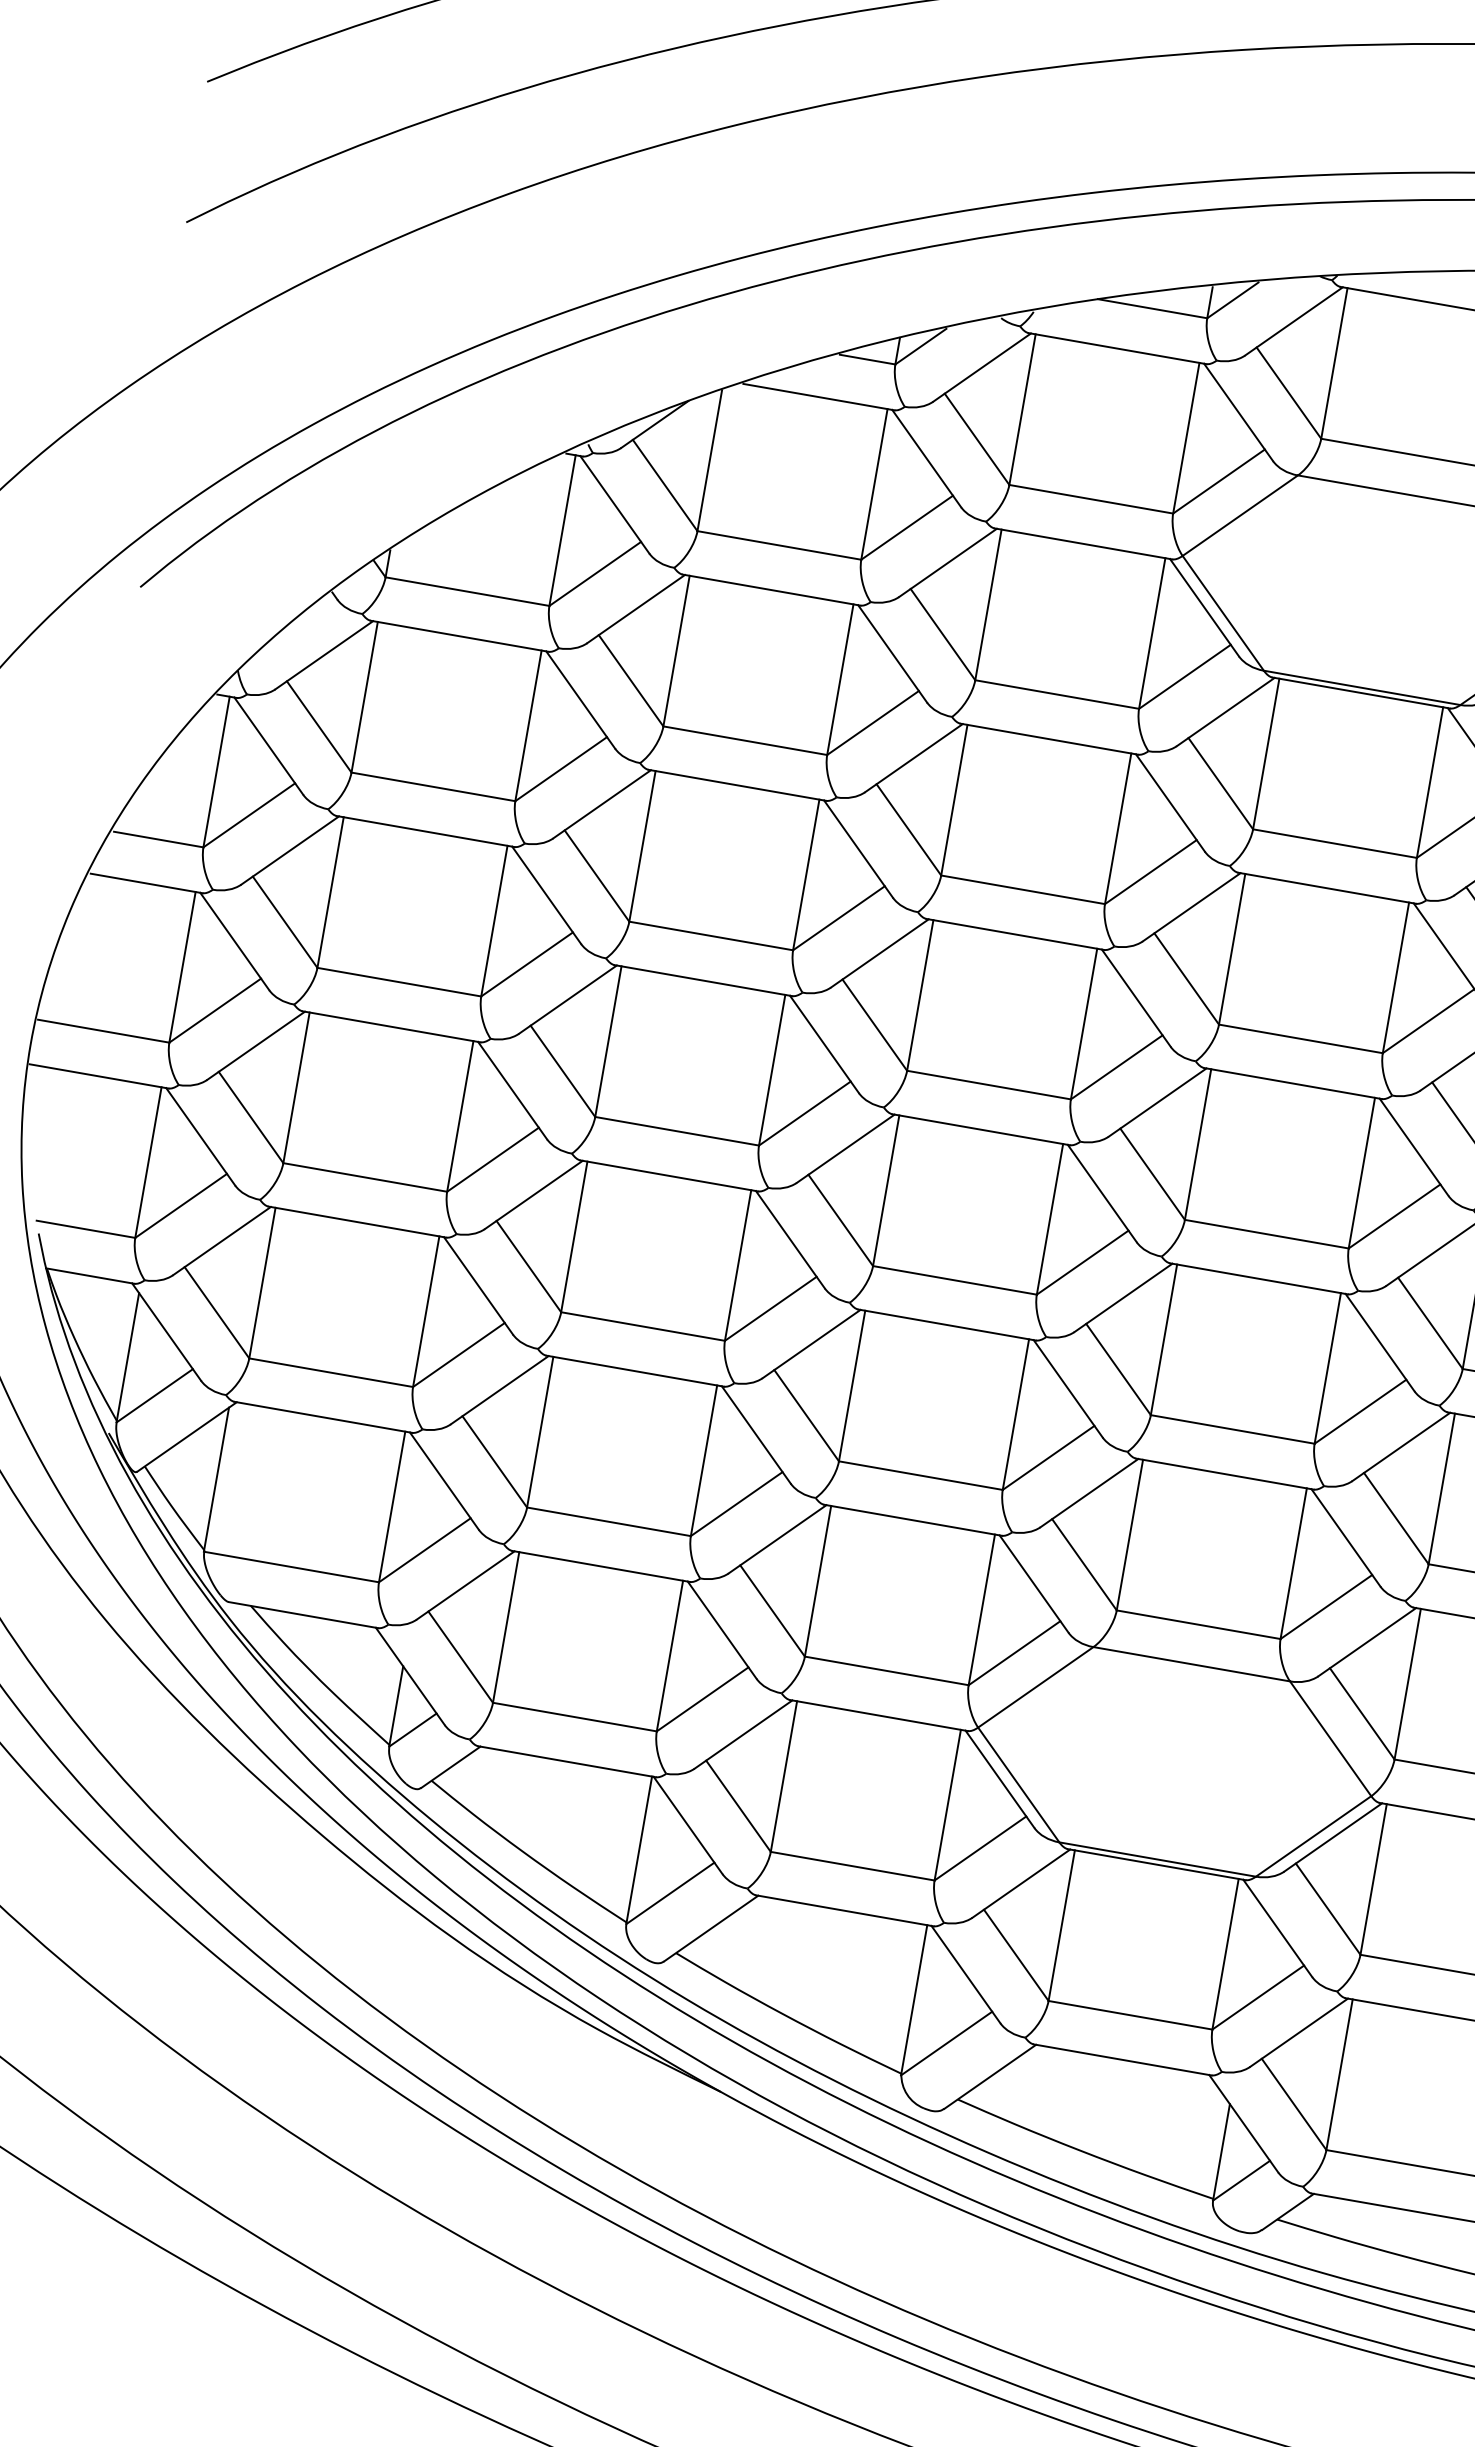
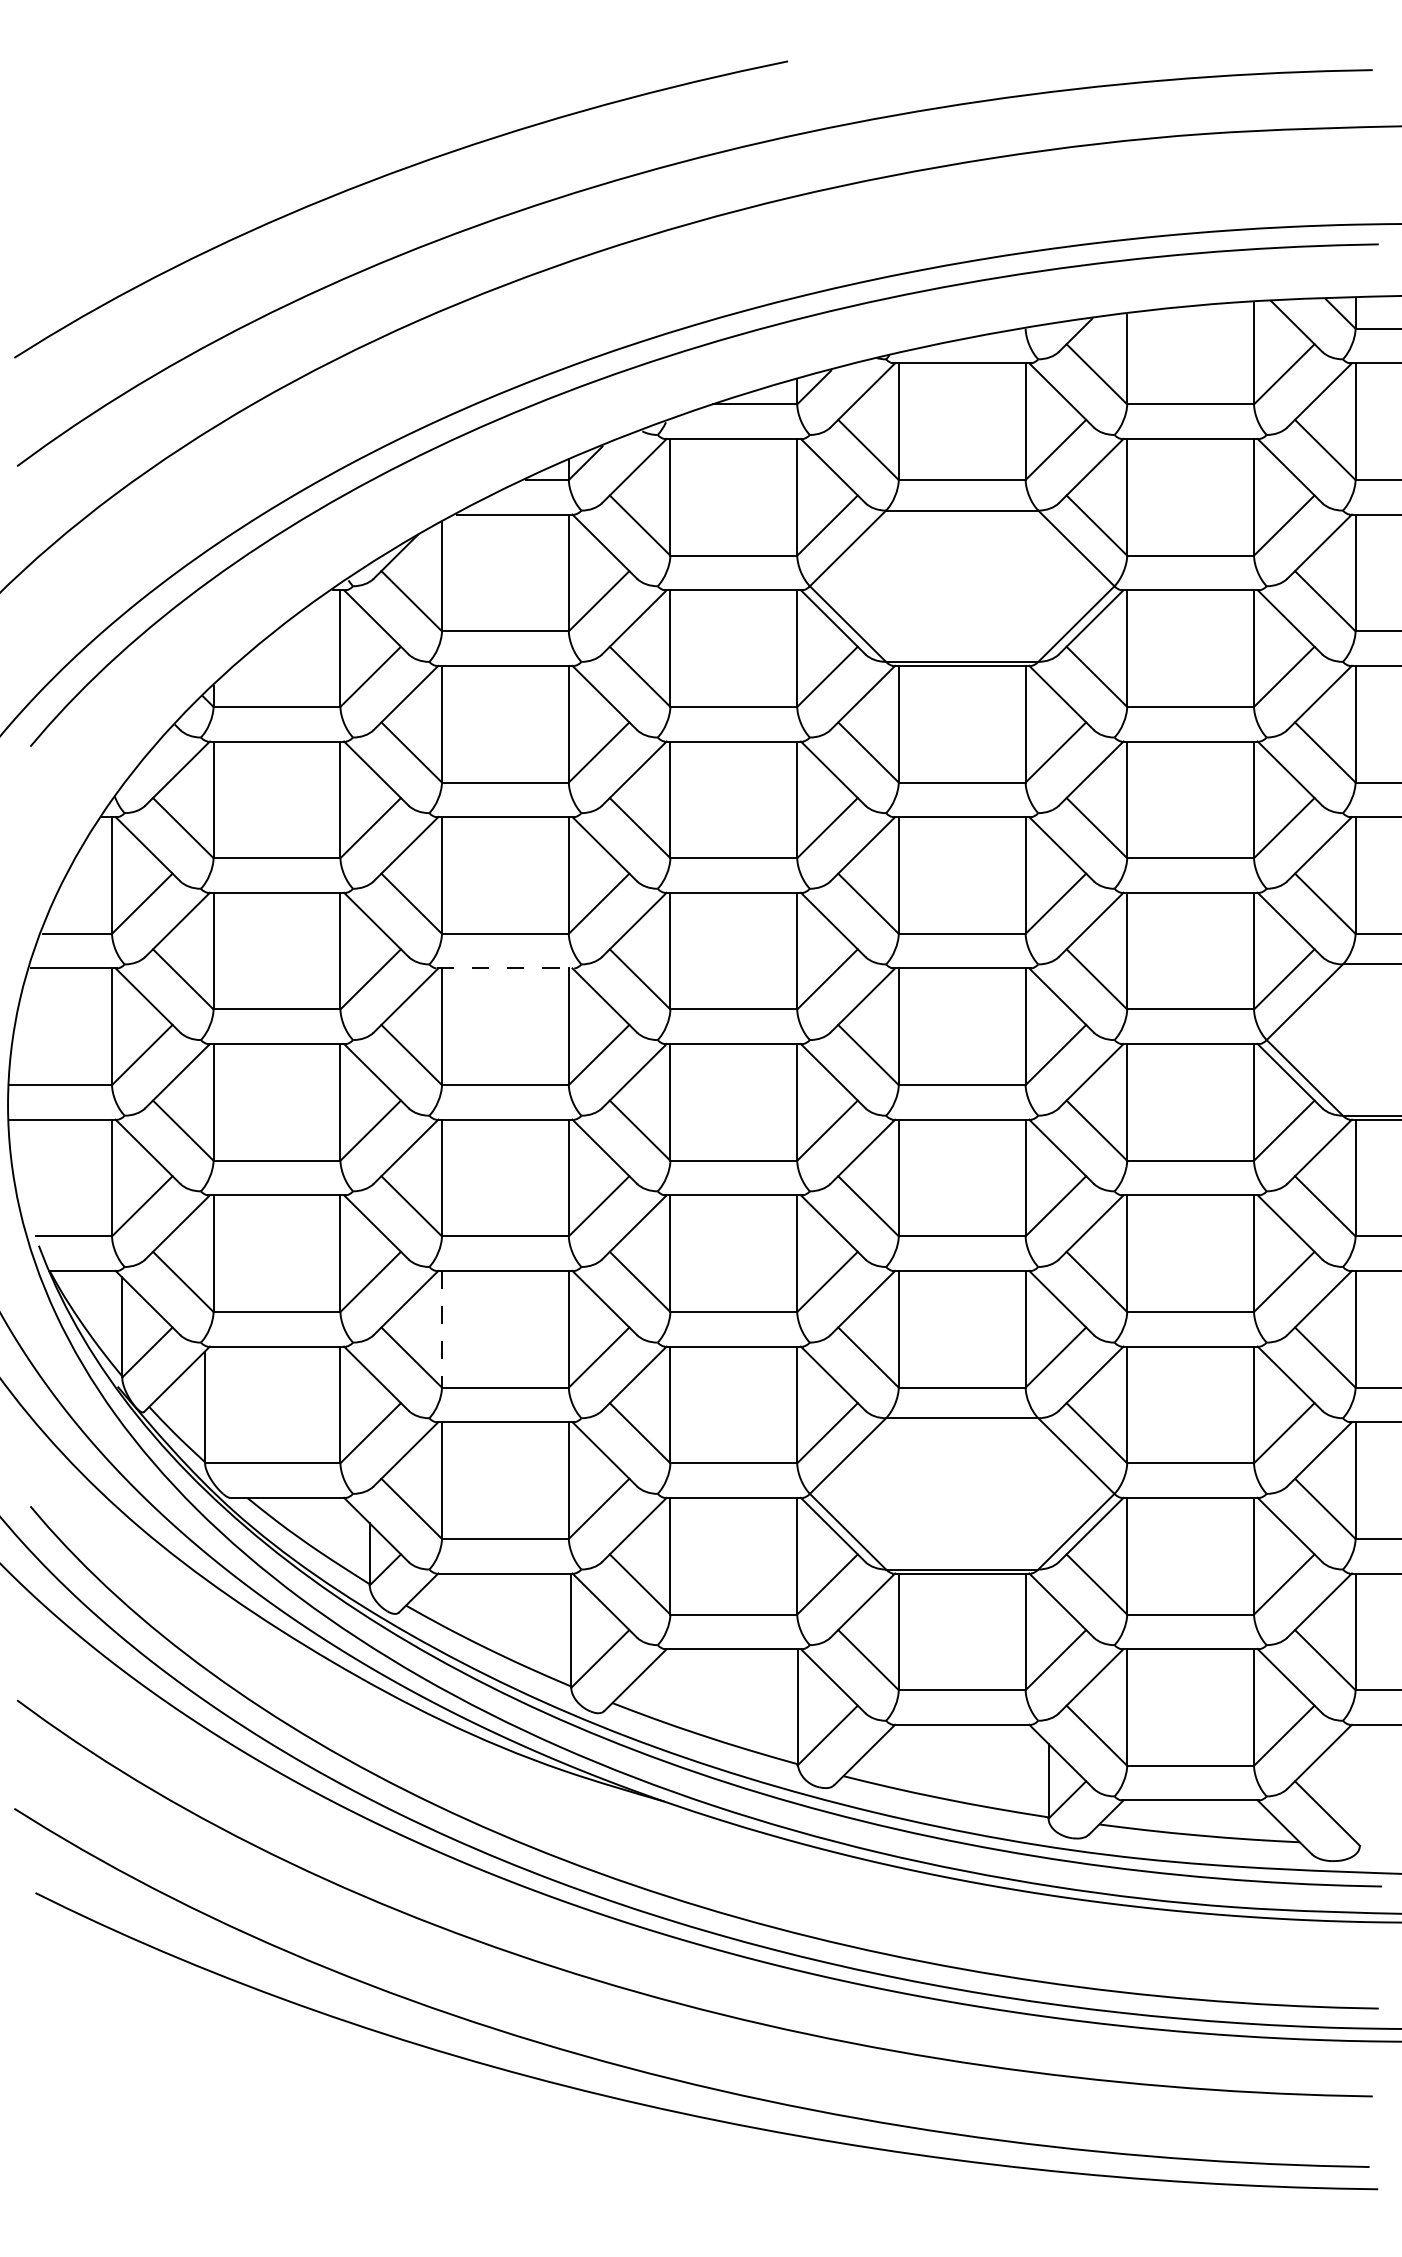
line: (703, 980) -> (505, 968), solid -> dashed
line: (539, 1432) -> (441, 1329), solid -> dashed

